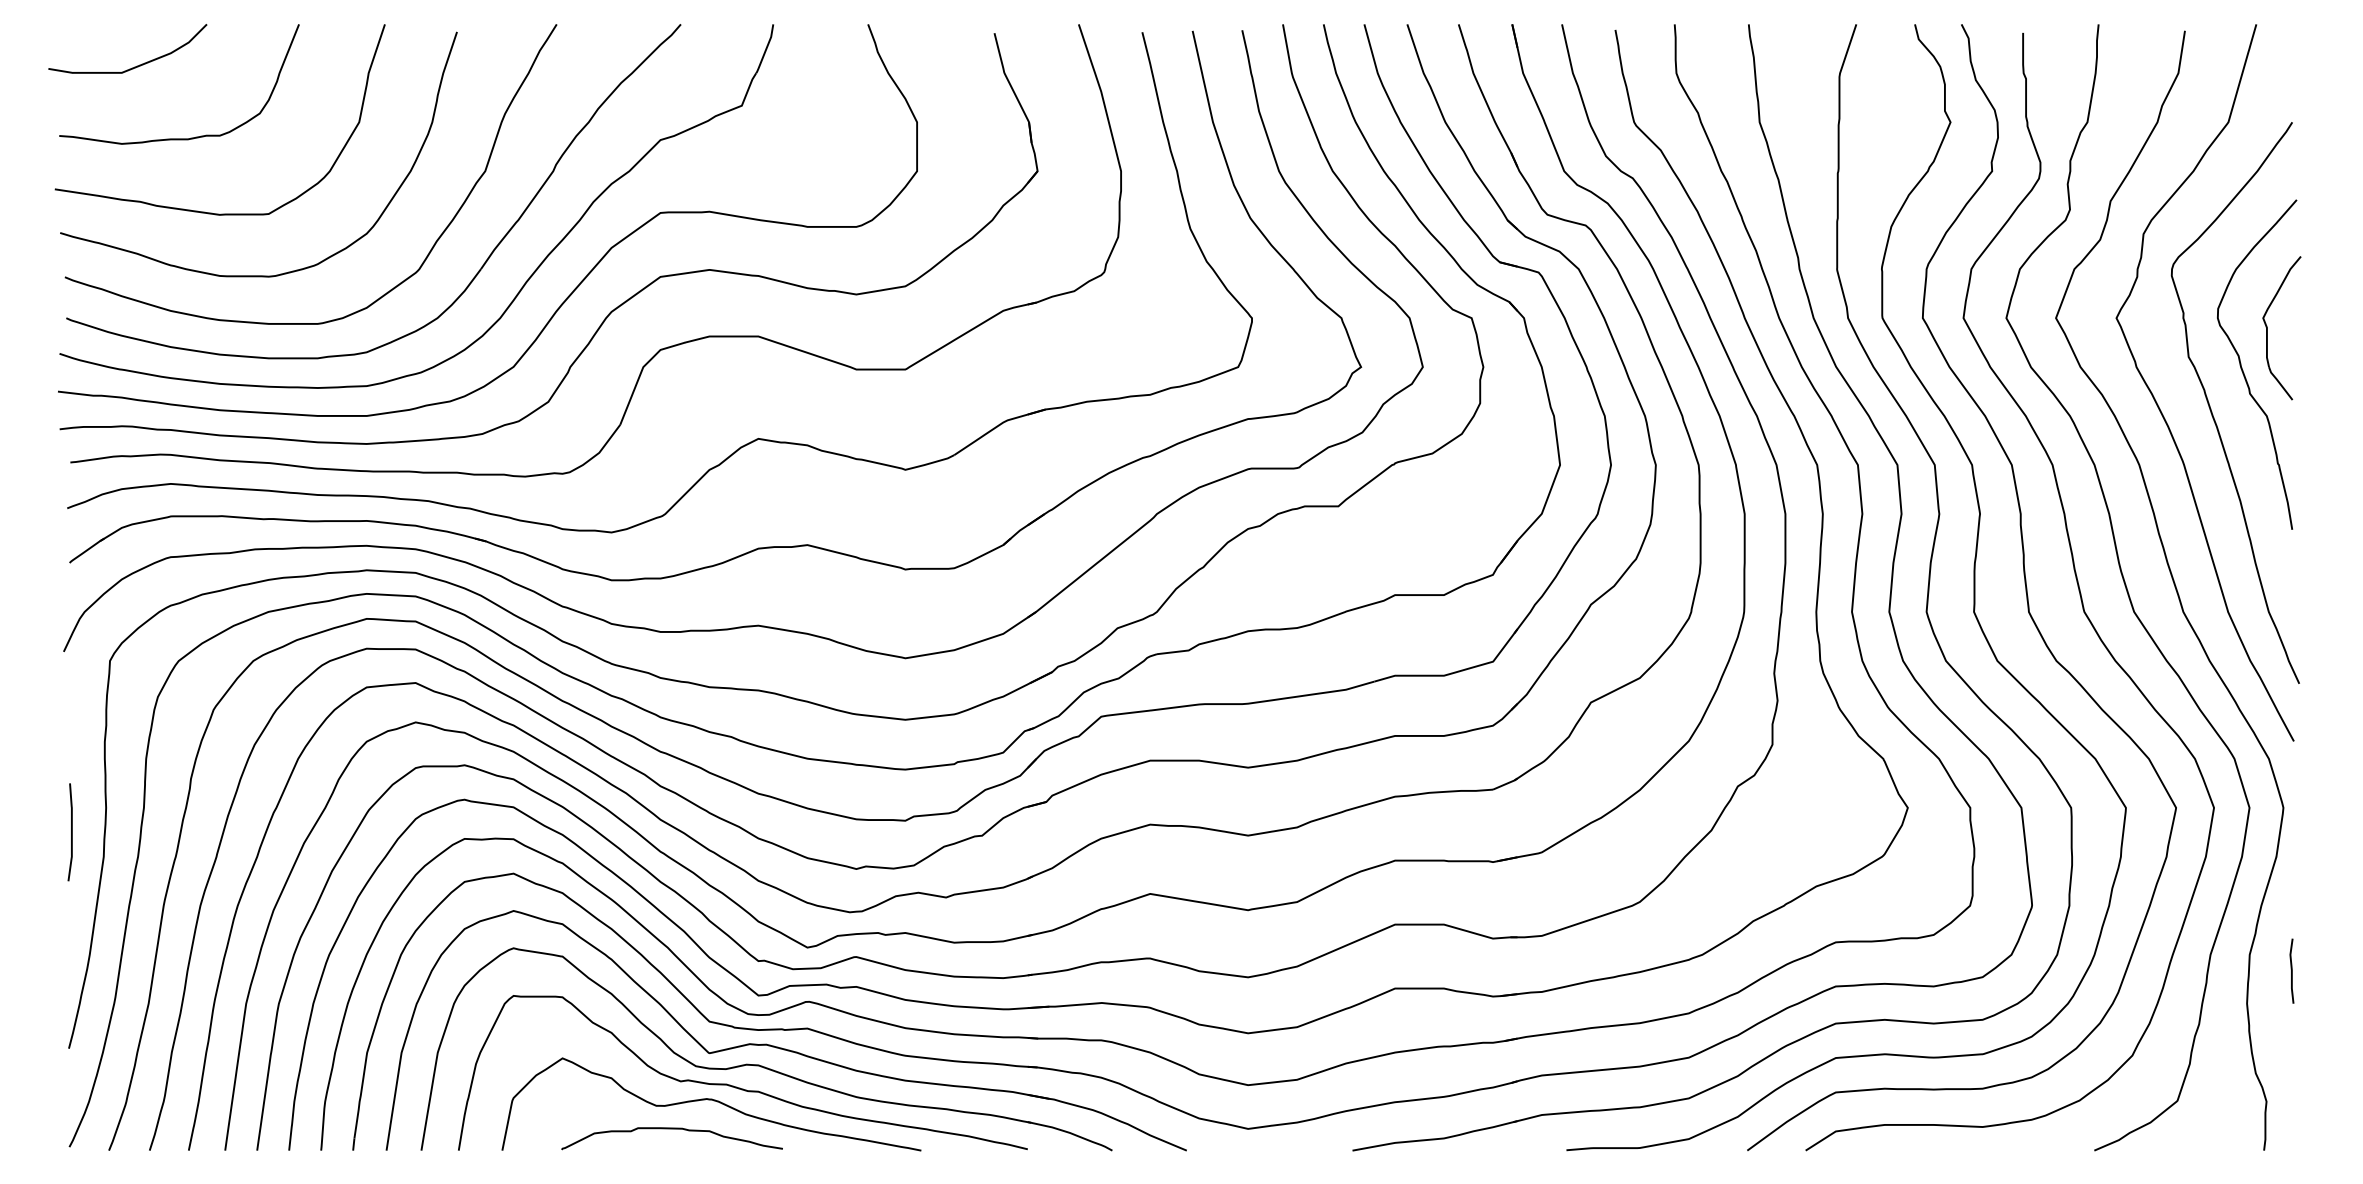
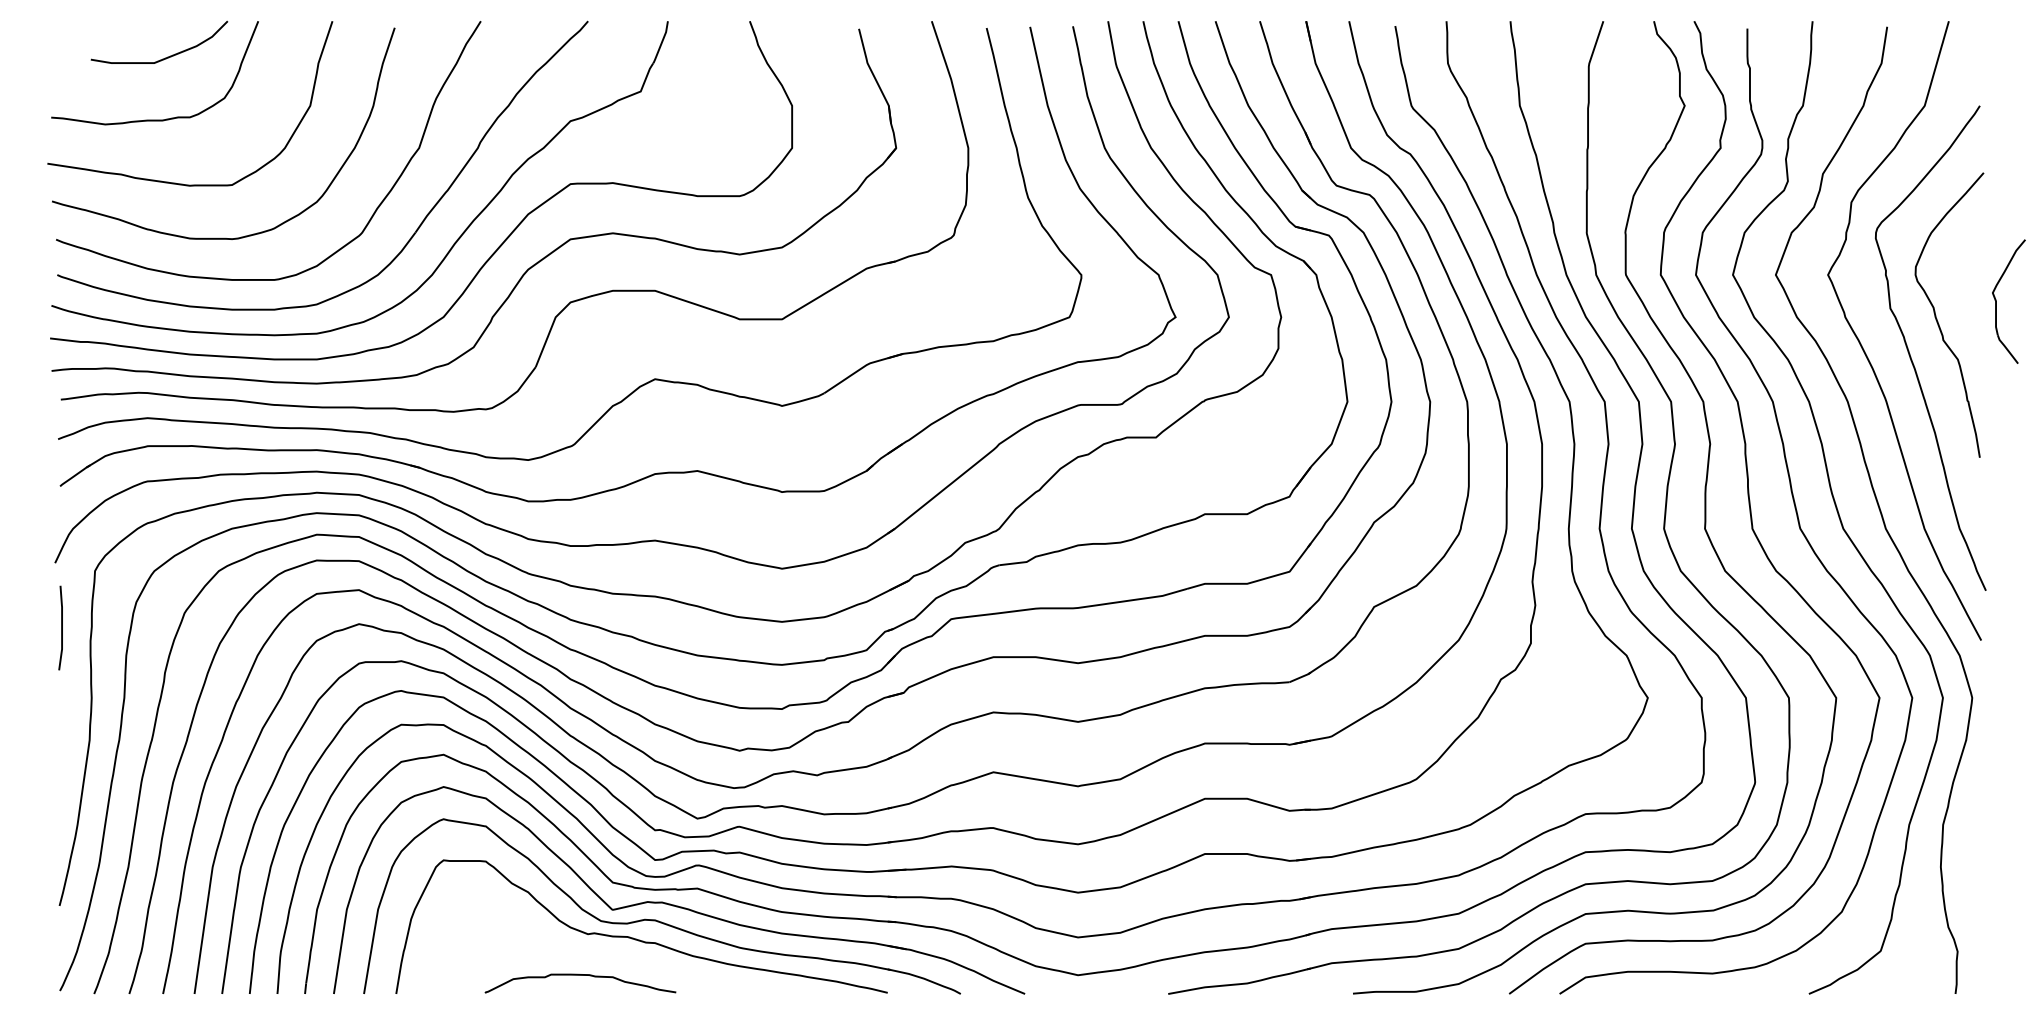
curve: (137, 65) -> (167, 56), moved
part: (2267, 328) -> (1996, 301), moved
curve: (71, 831) -> (61, 627), moved
line: (2291, 970) -> (1979, 838), removed
curve: (712, 1101) -> (615, 951), removed

